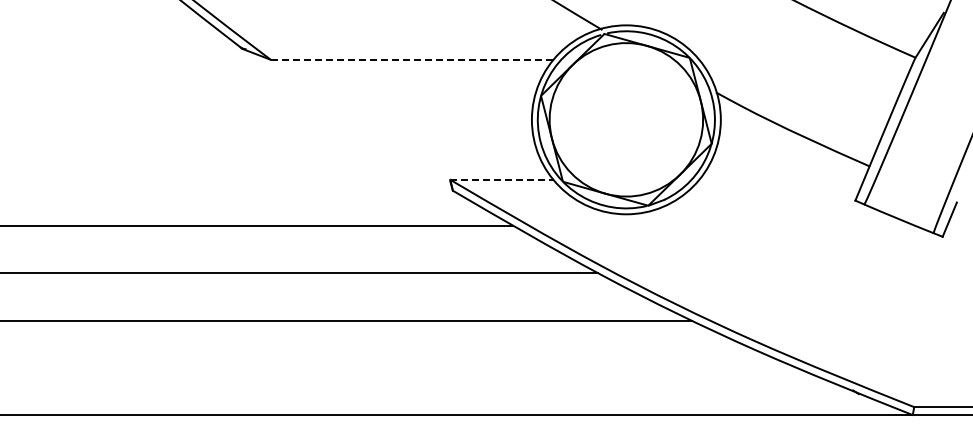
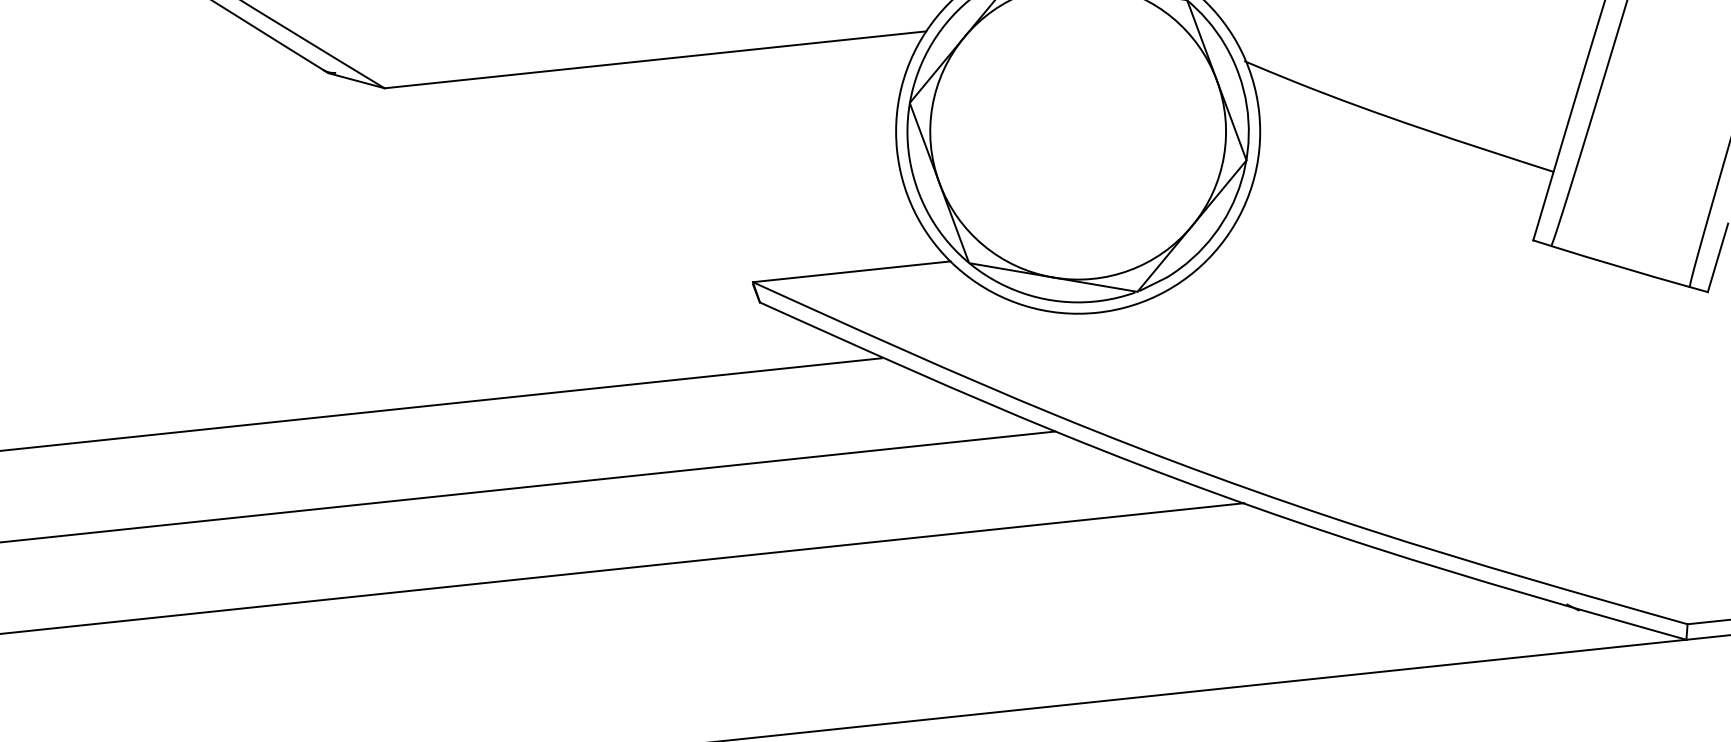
line: (411, 59) -> (654, 59), dashed -> solid
line: (501, 179) -> (850, 271), dashed -> solid

